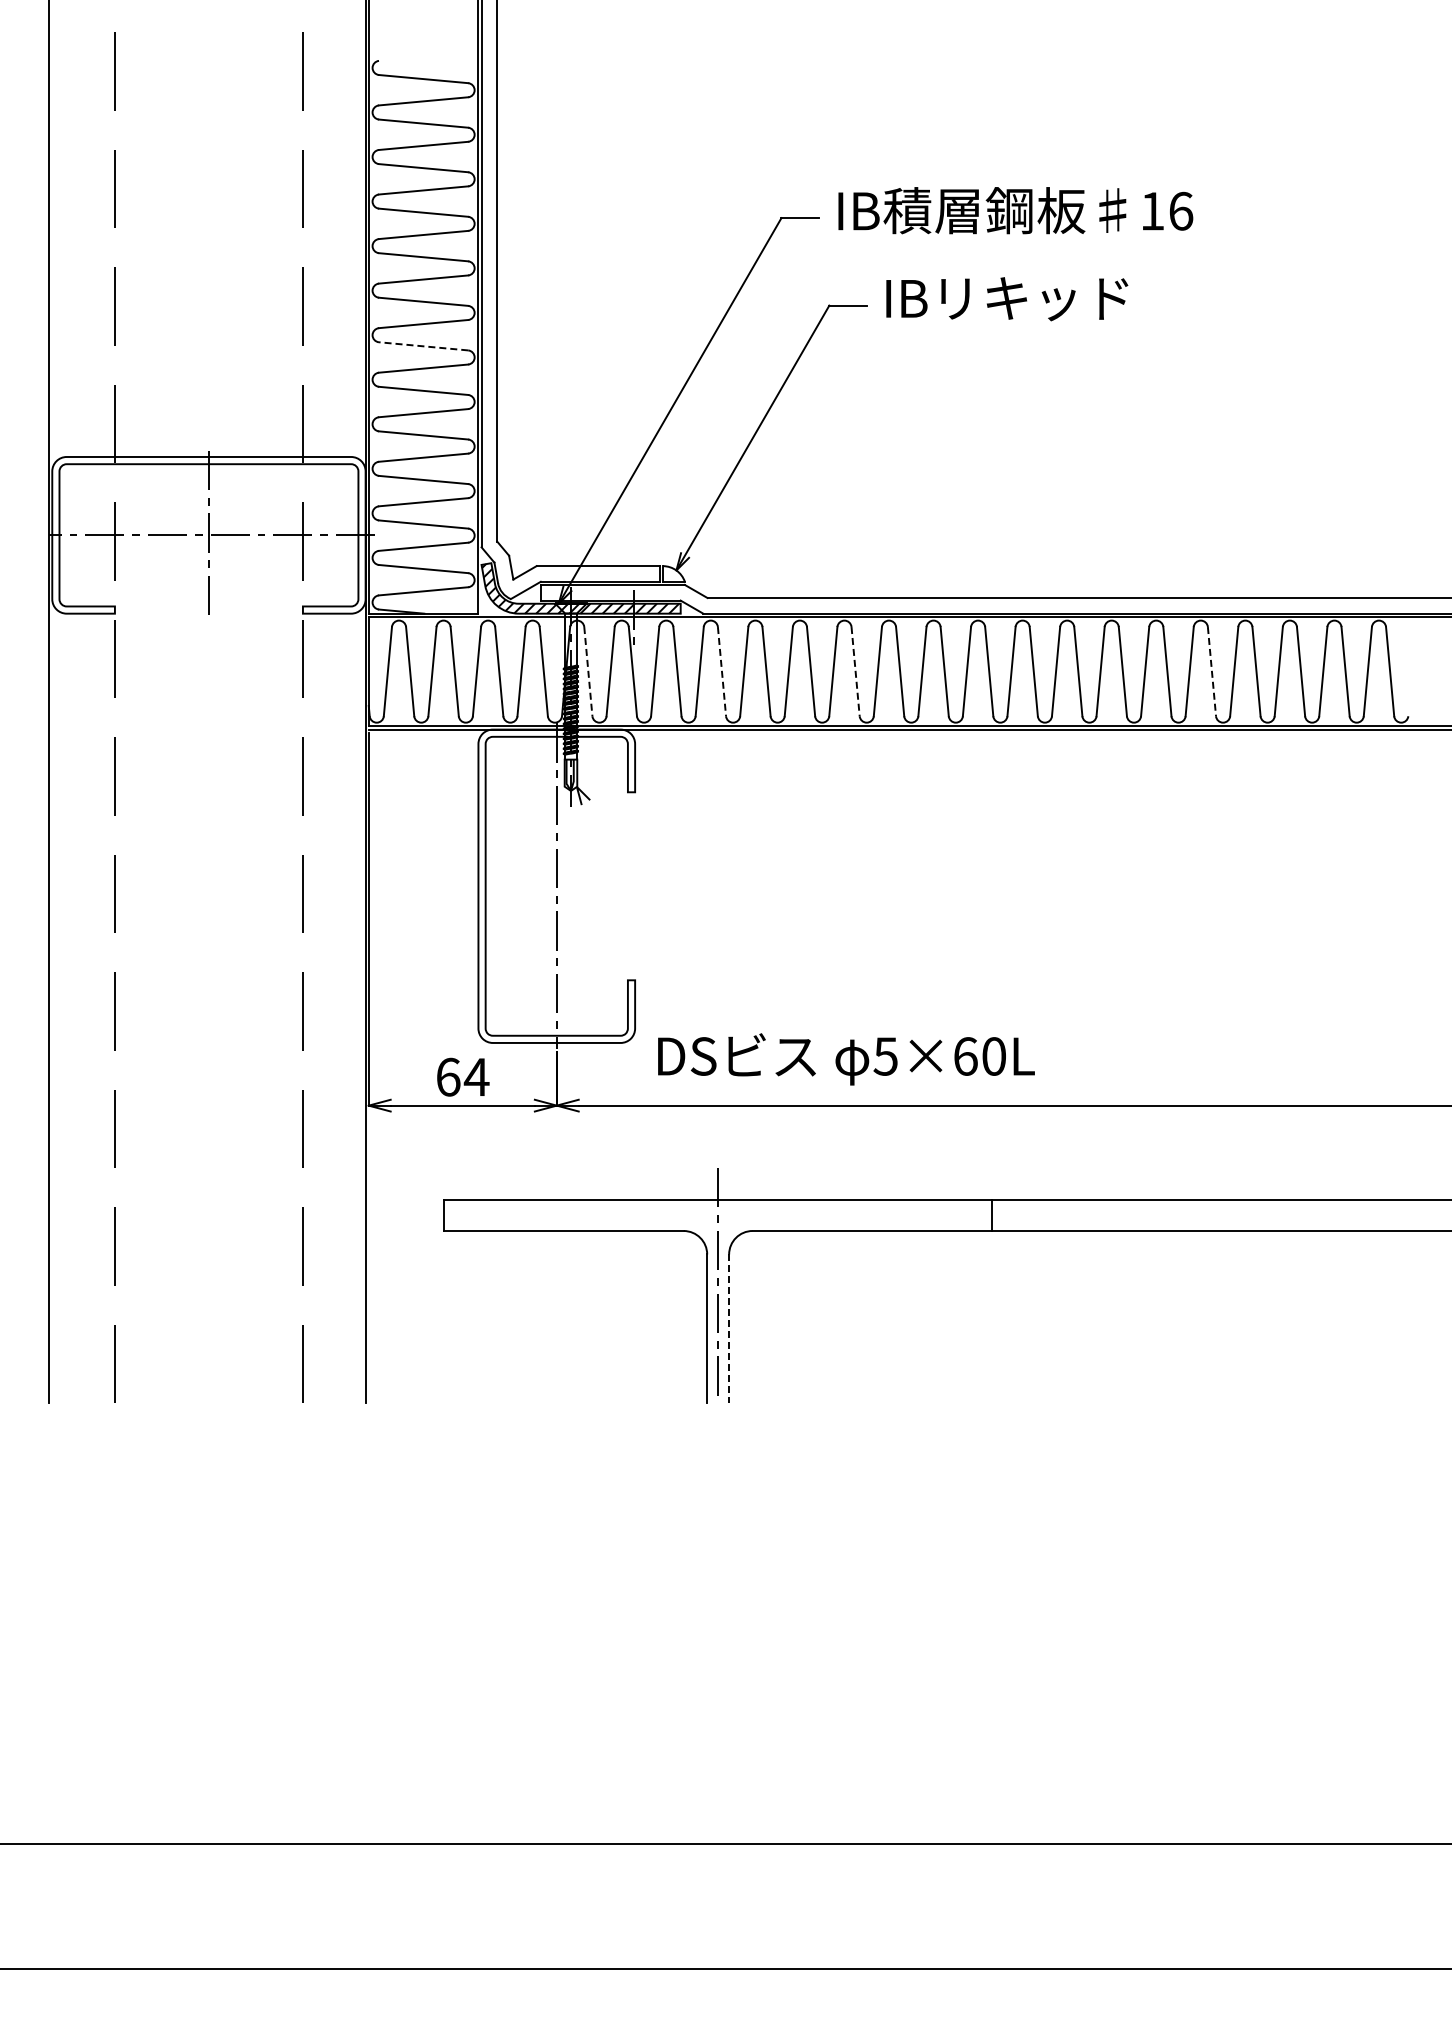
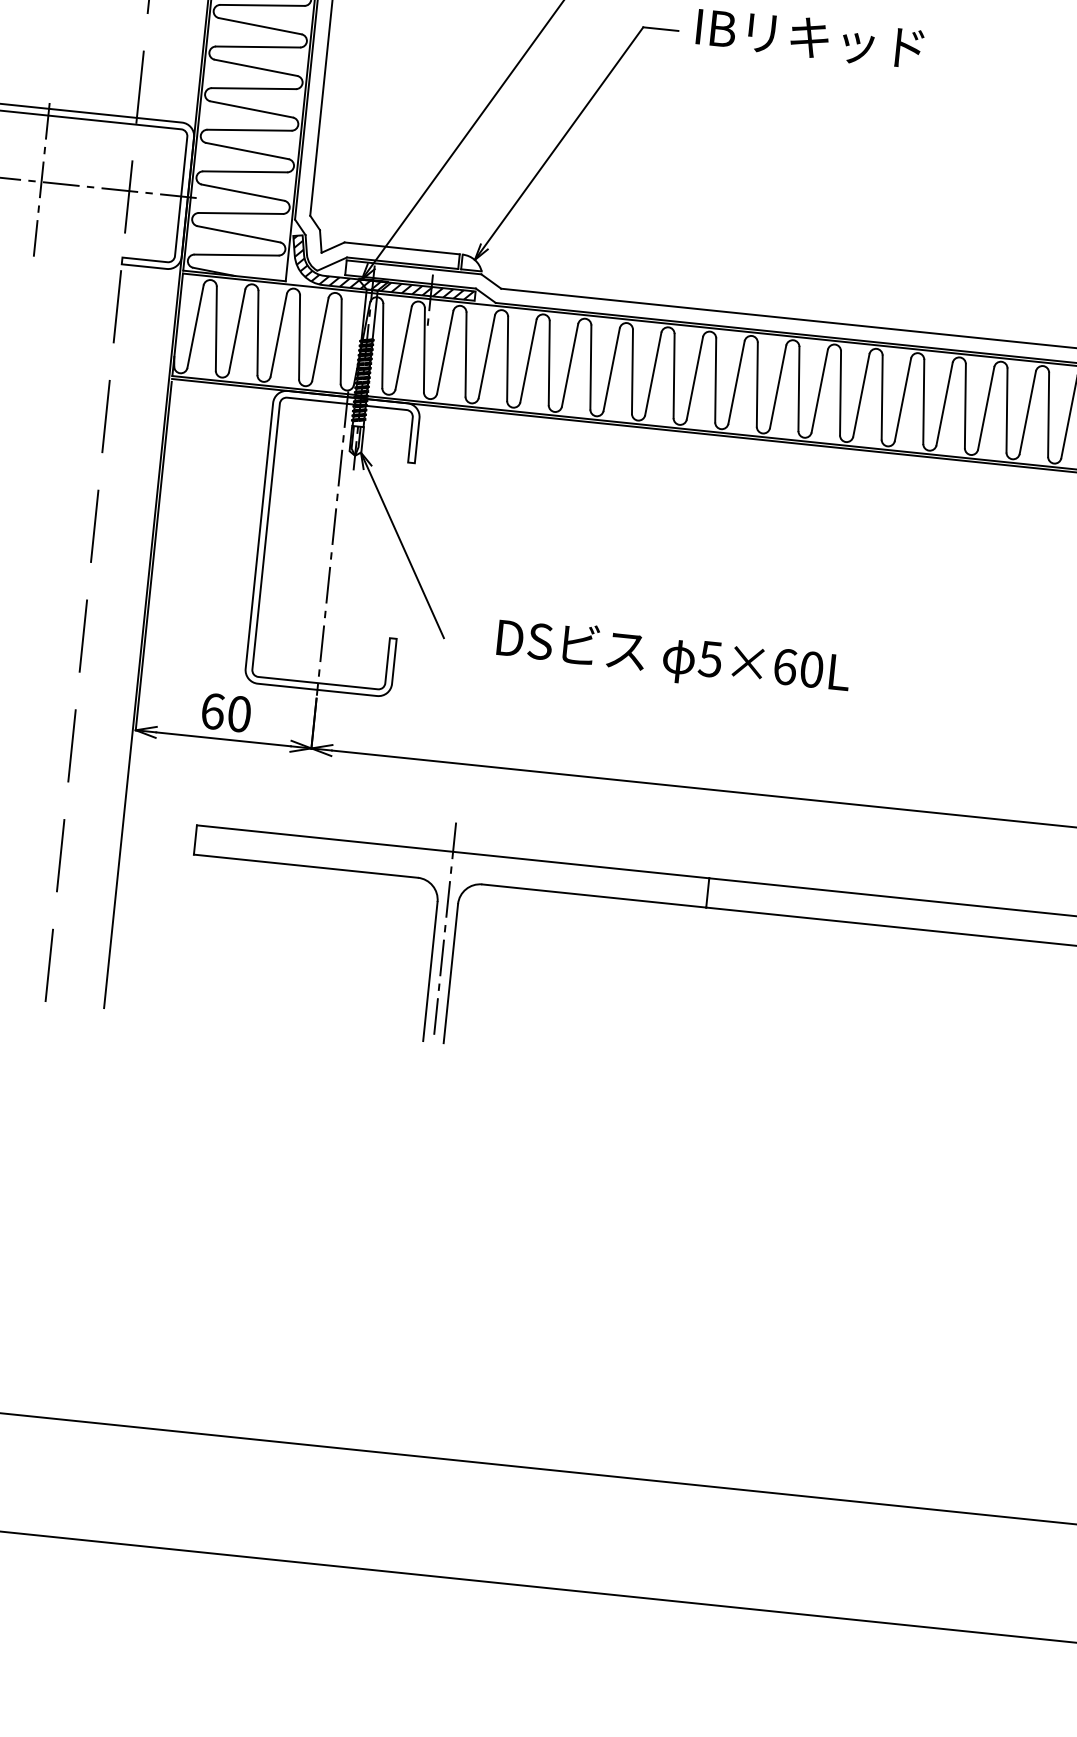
line: (423, 346) -> (260, 26), dashed -> solid
line: (588, 671) -> (382, 345), dashed -> solid
line: (721, 671) -> (507, 358), dashed -> solid
line: (855, 671) -> (632, 371), dashed -> solid
line: (1211, 671) -> (964, 406), dashed -> solid
line: (630, 880) -> (402, 545), added
text: (846, 1059) -> (673, 658), moved
text: (476, 1076) -> (239, 713), 64 -> 60
line: (729, 1329) -> (451, 974), dashed -> solid

